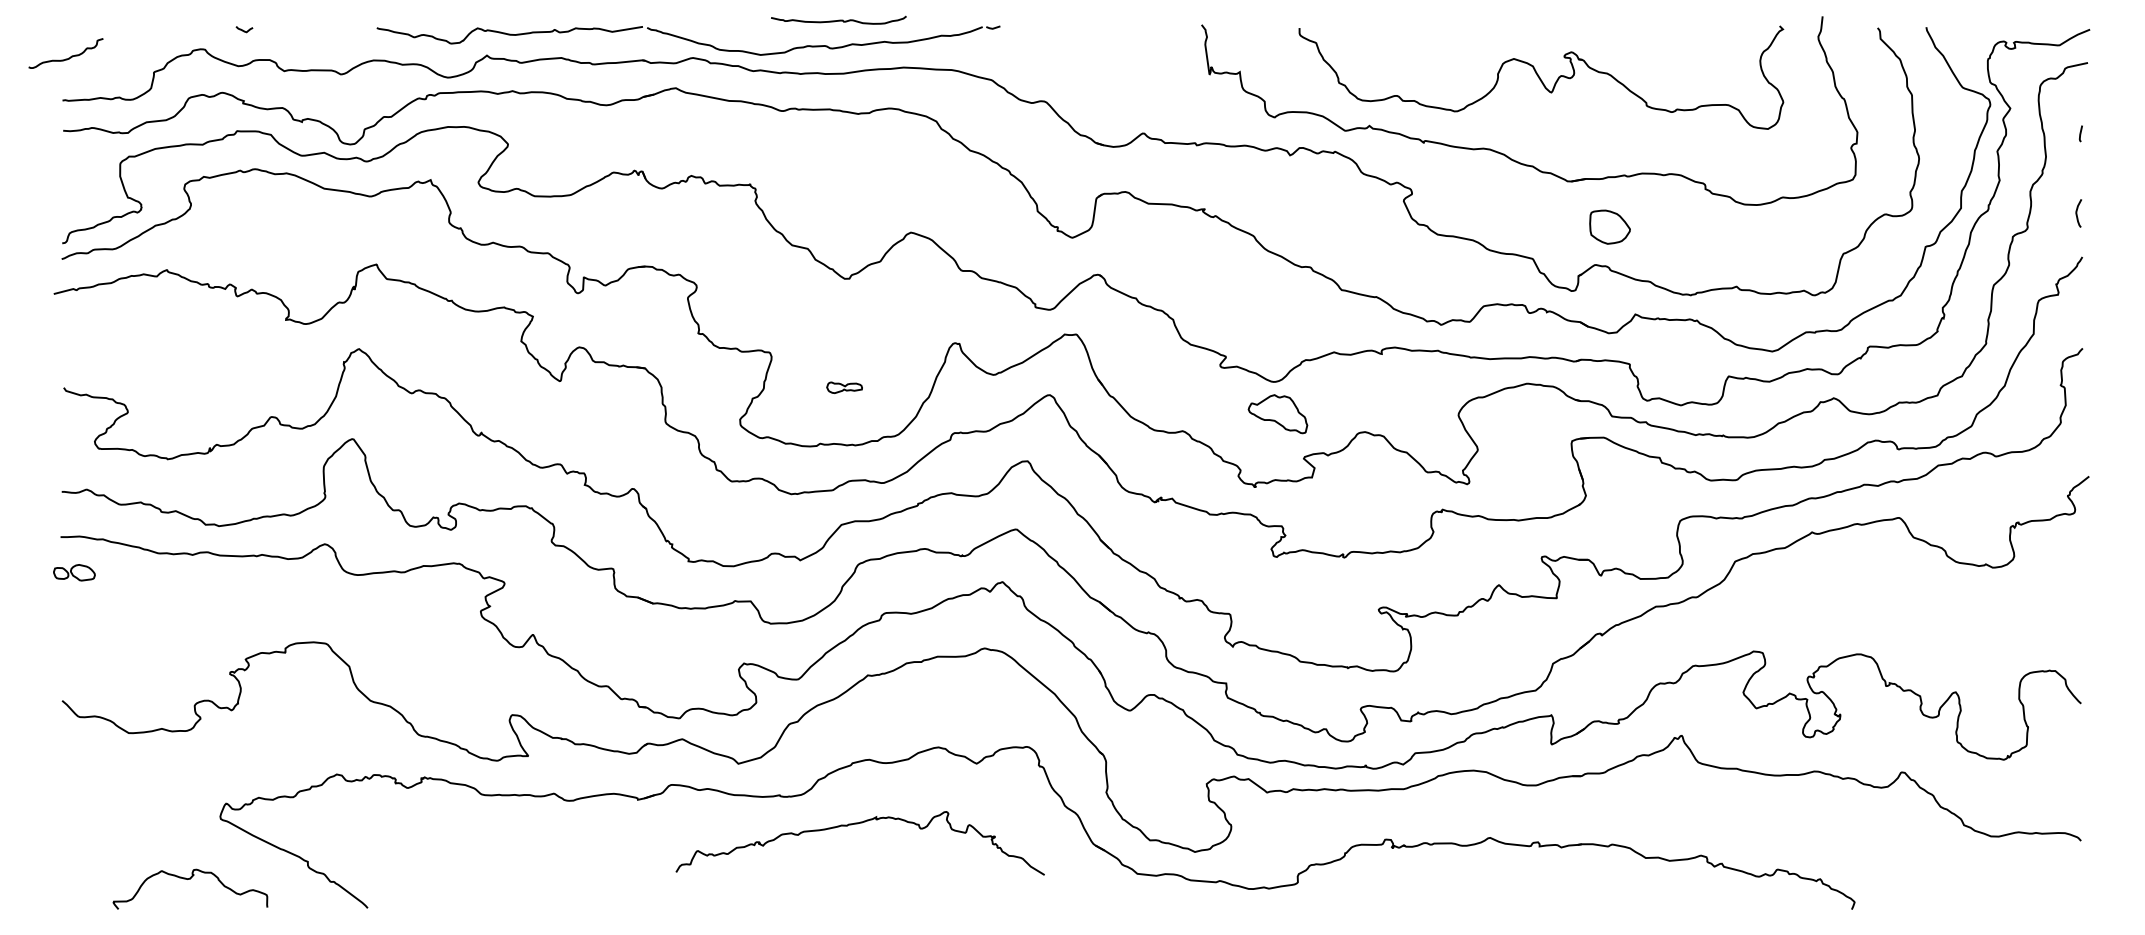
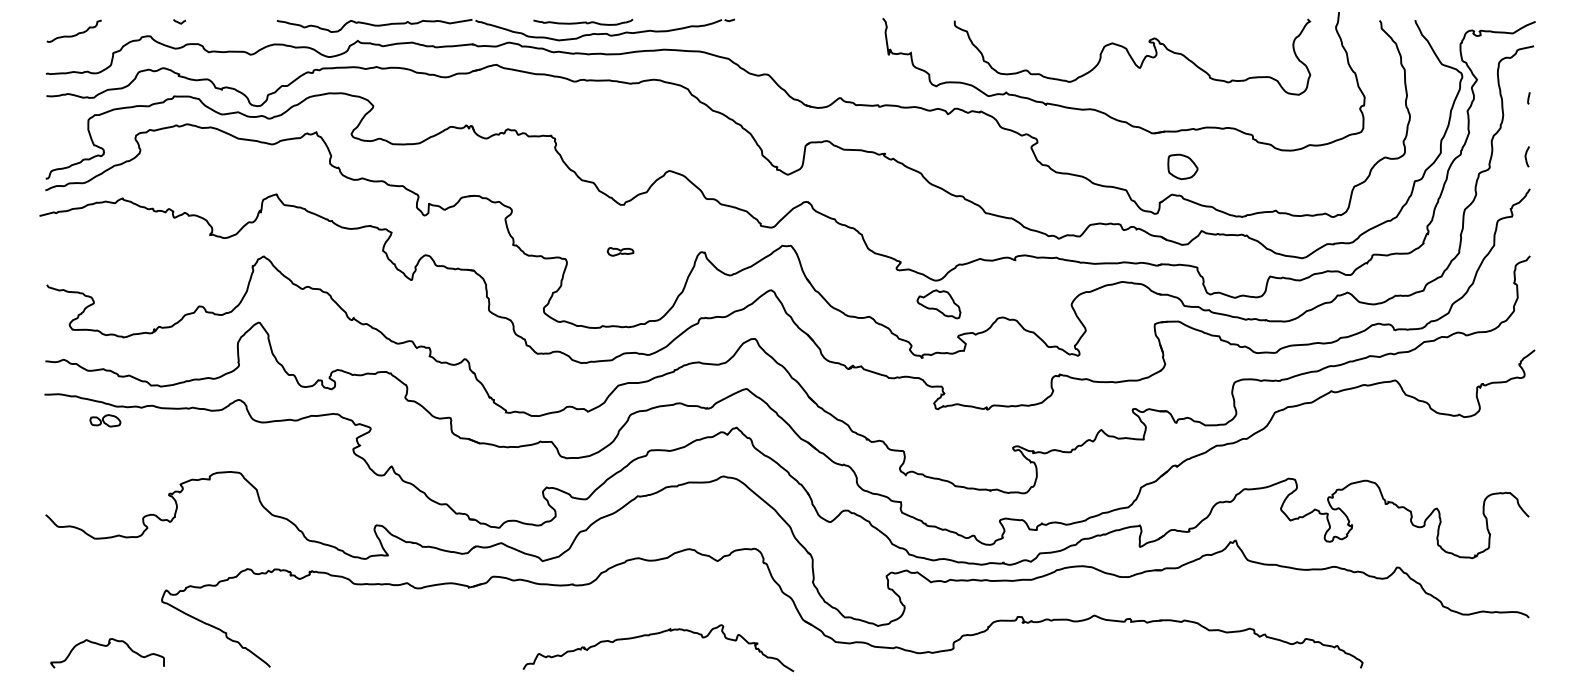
curve: (838, 19) -> (583, 21), moved
curve: (68, 57) -> (76, 34), moved
part: (844, 387) -> (620, 251), moved
part: (74, 572) -> (105, 420), moved
curve: (857, 824) -> (656, 634), moved
curve: (190, 879) -> (107, 646), moved

